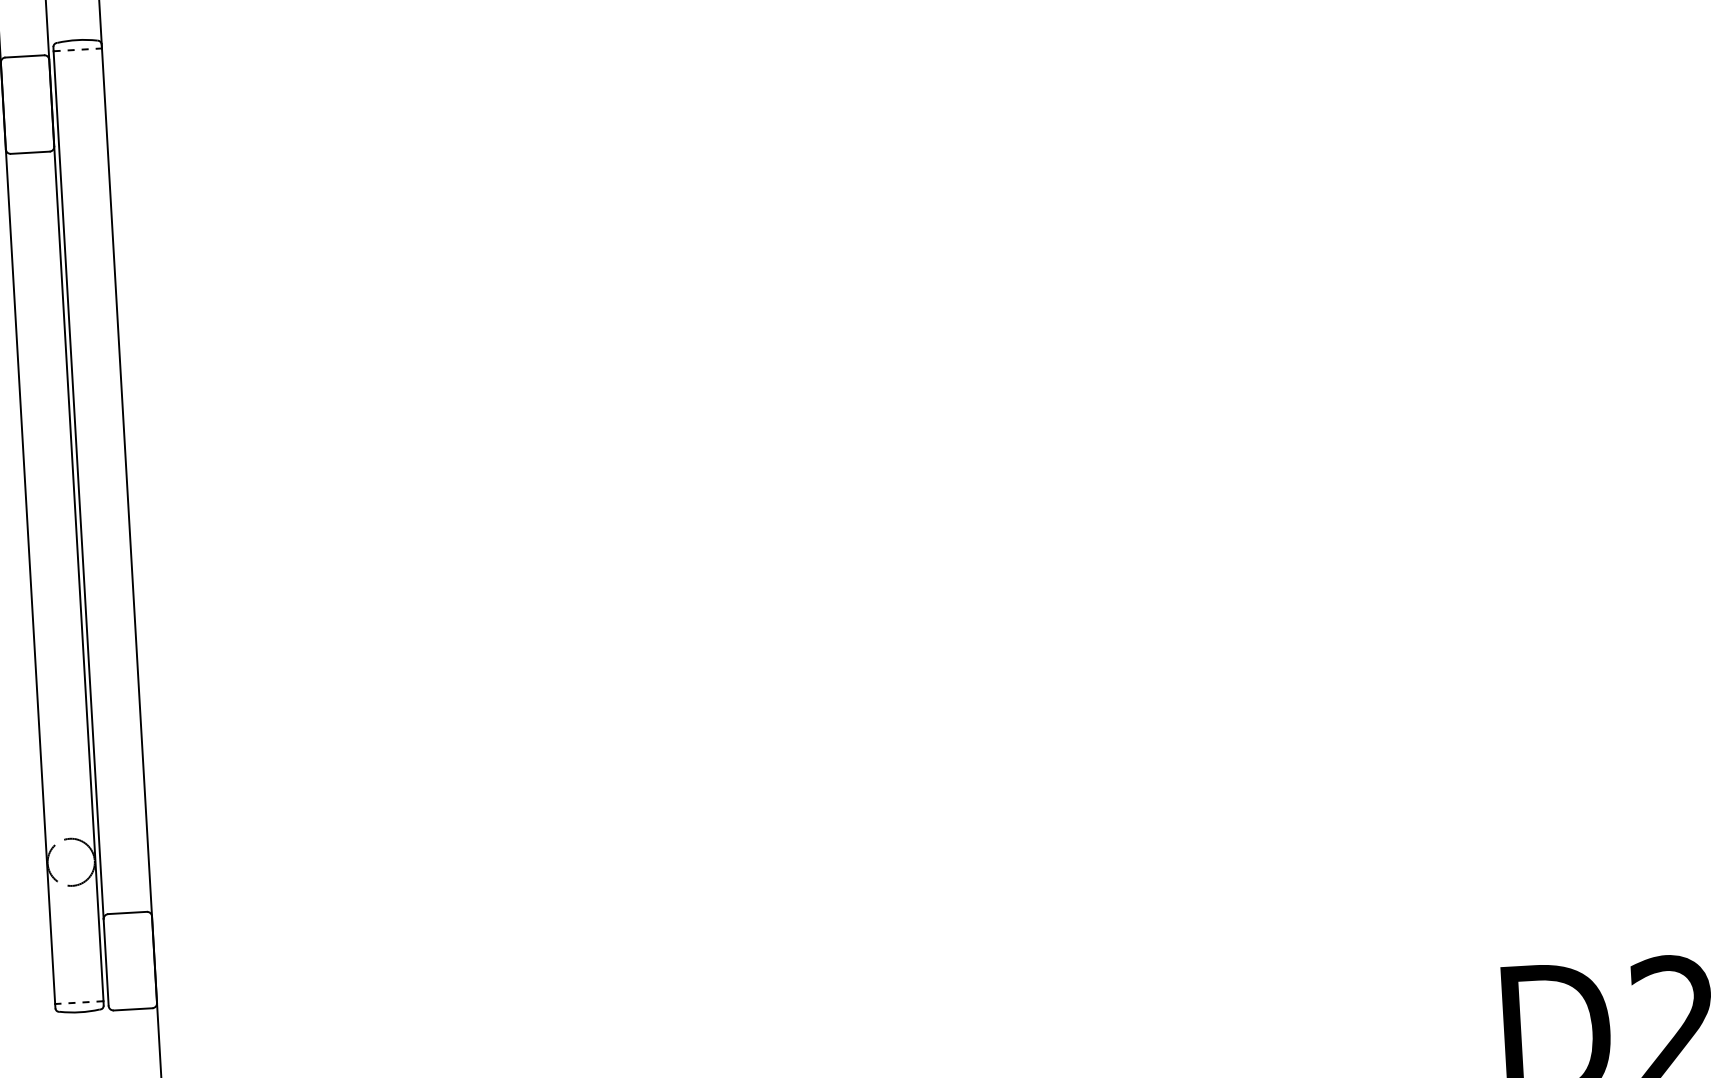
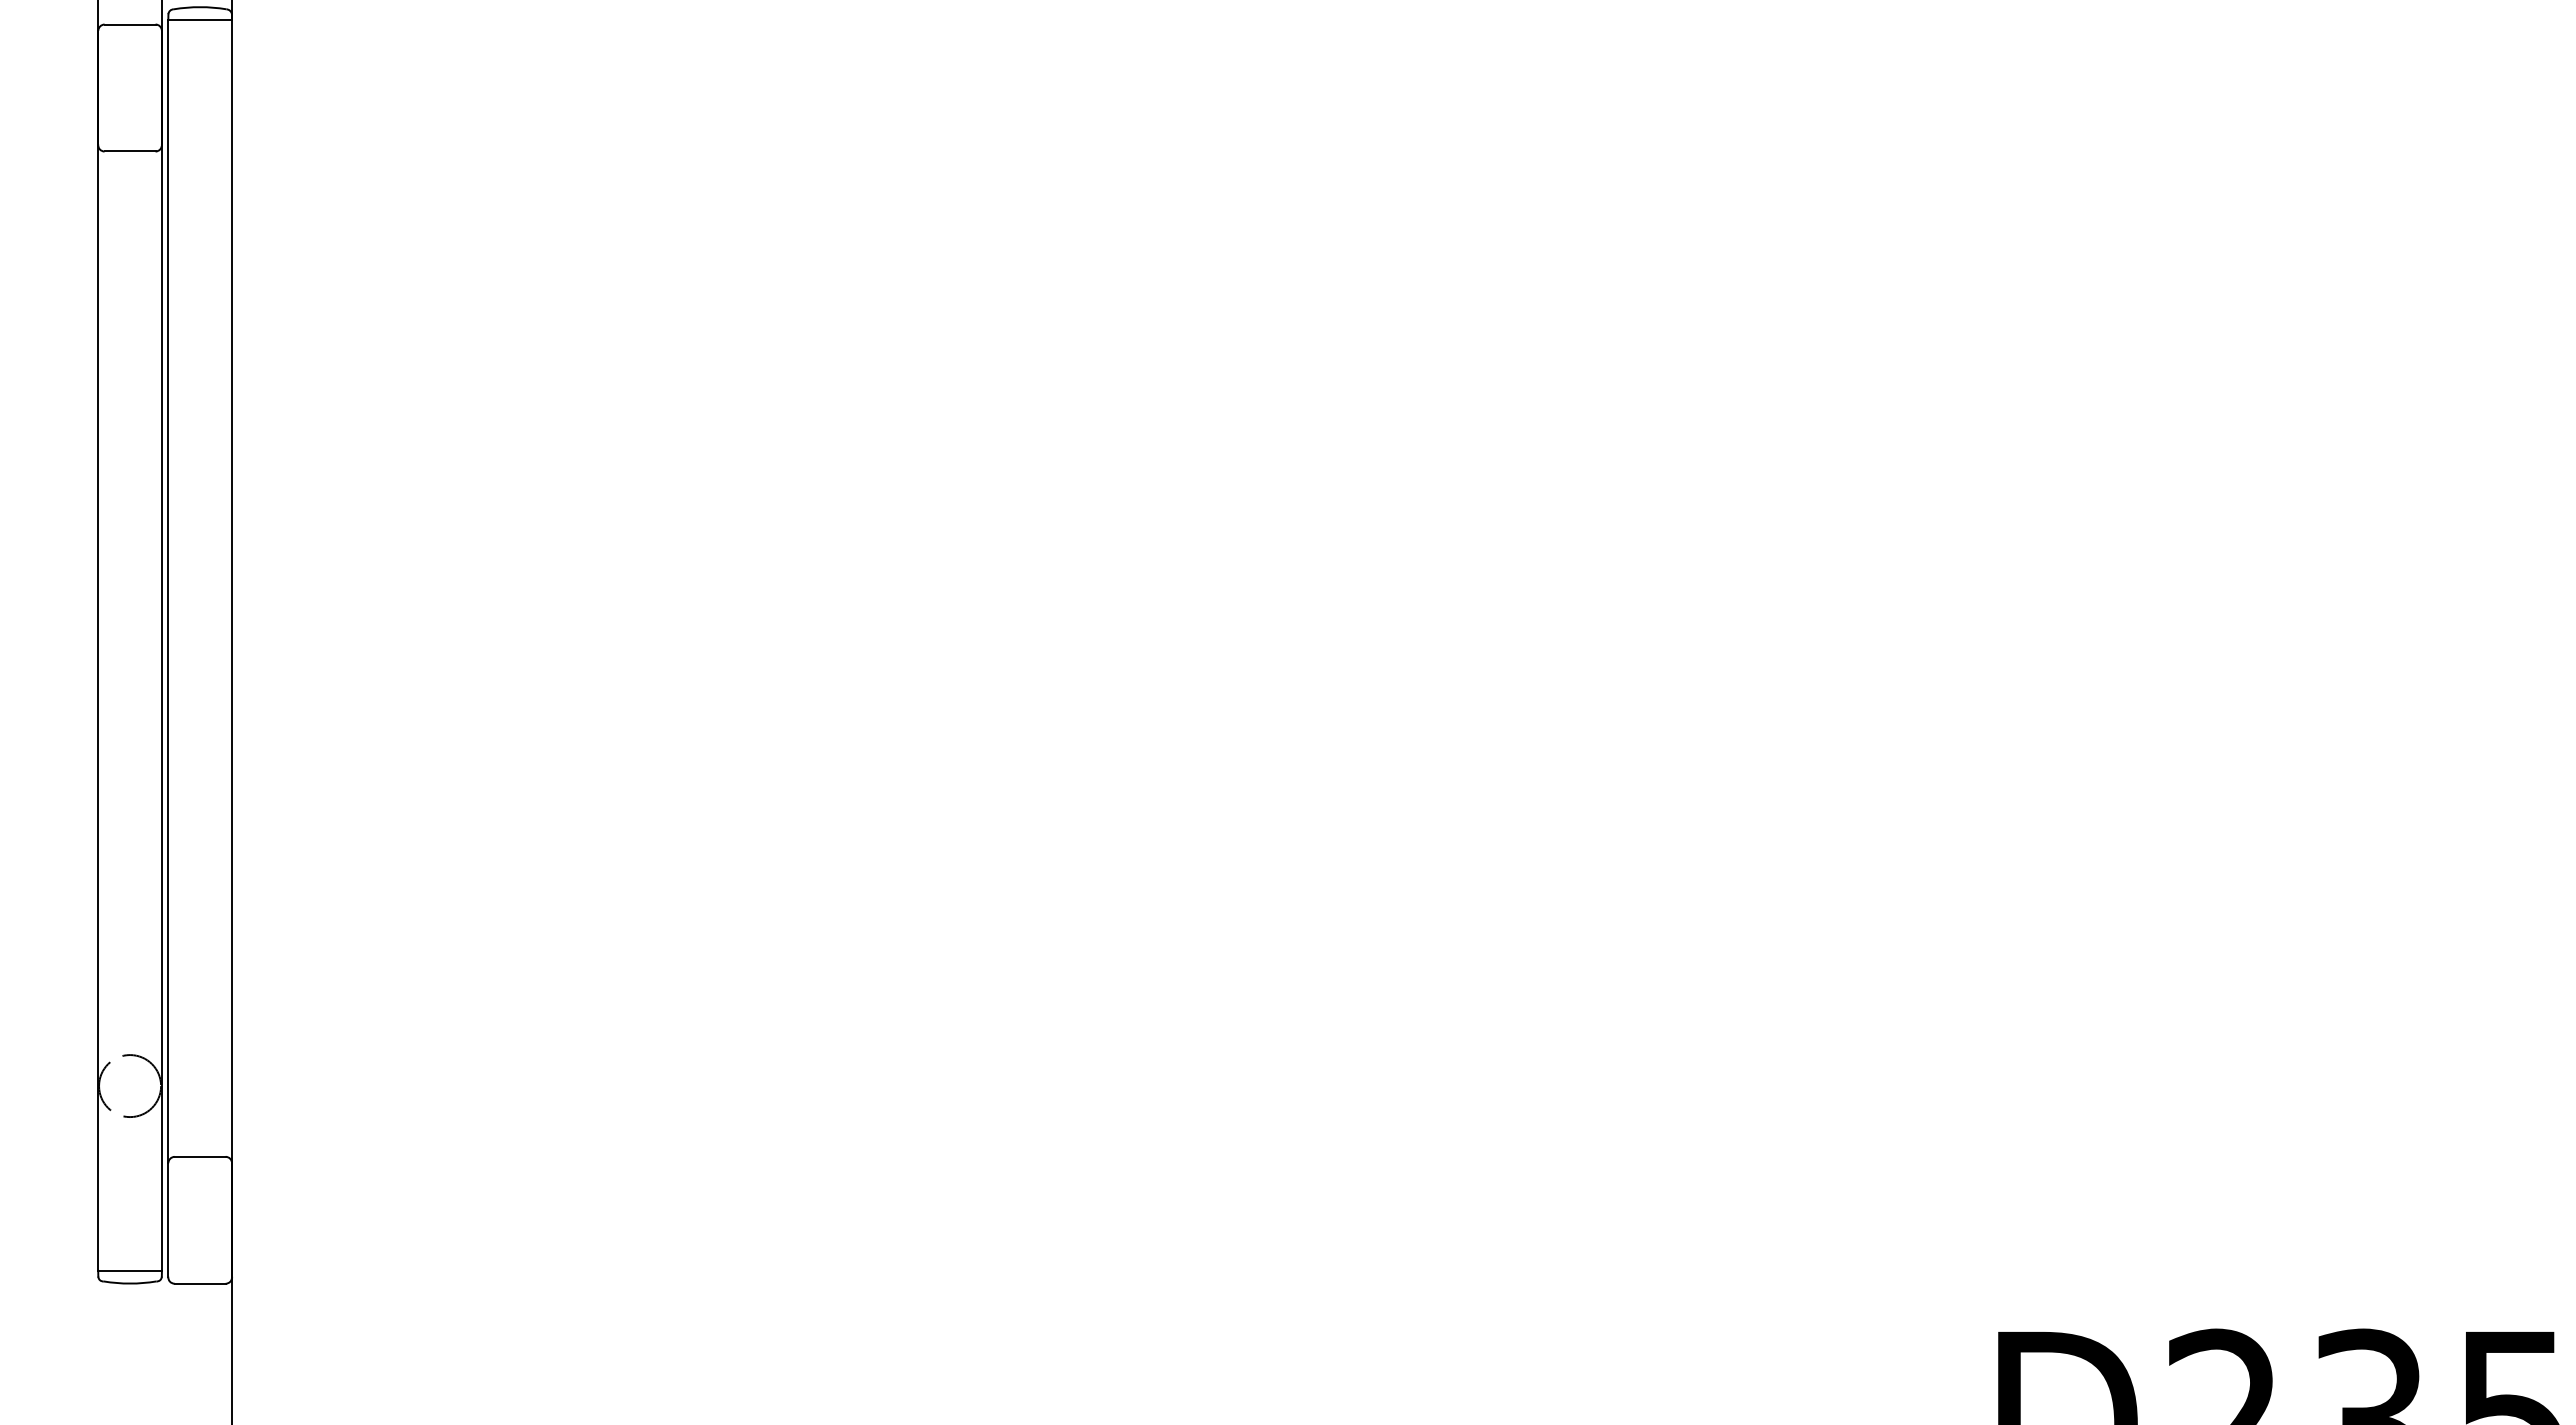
line: (78, 50) -> (200, 20), dashed -> solid
line: (79, 1002) -> (130, 1270), dashed -> solid

